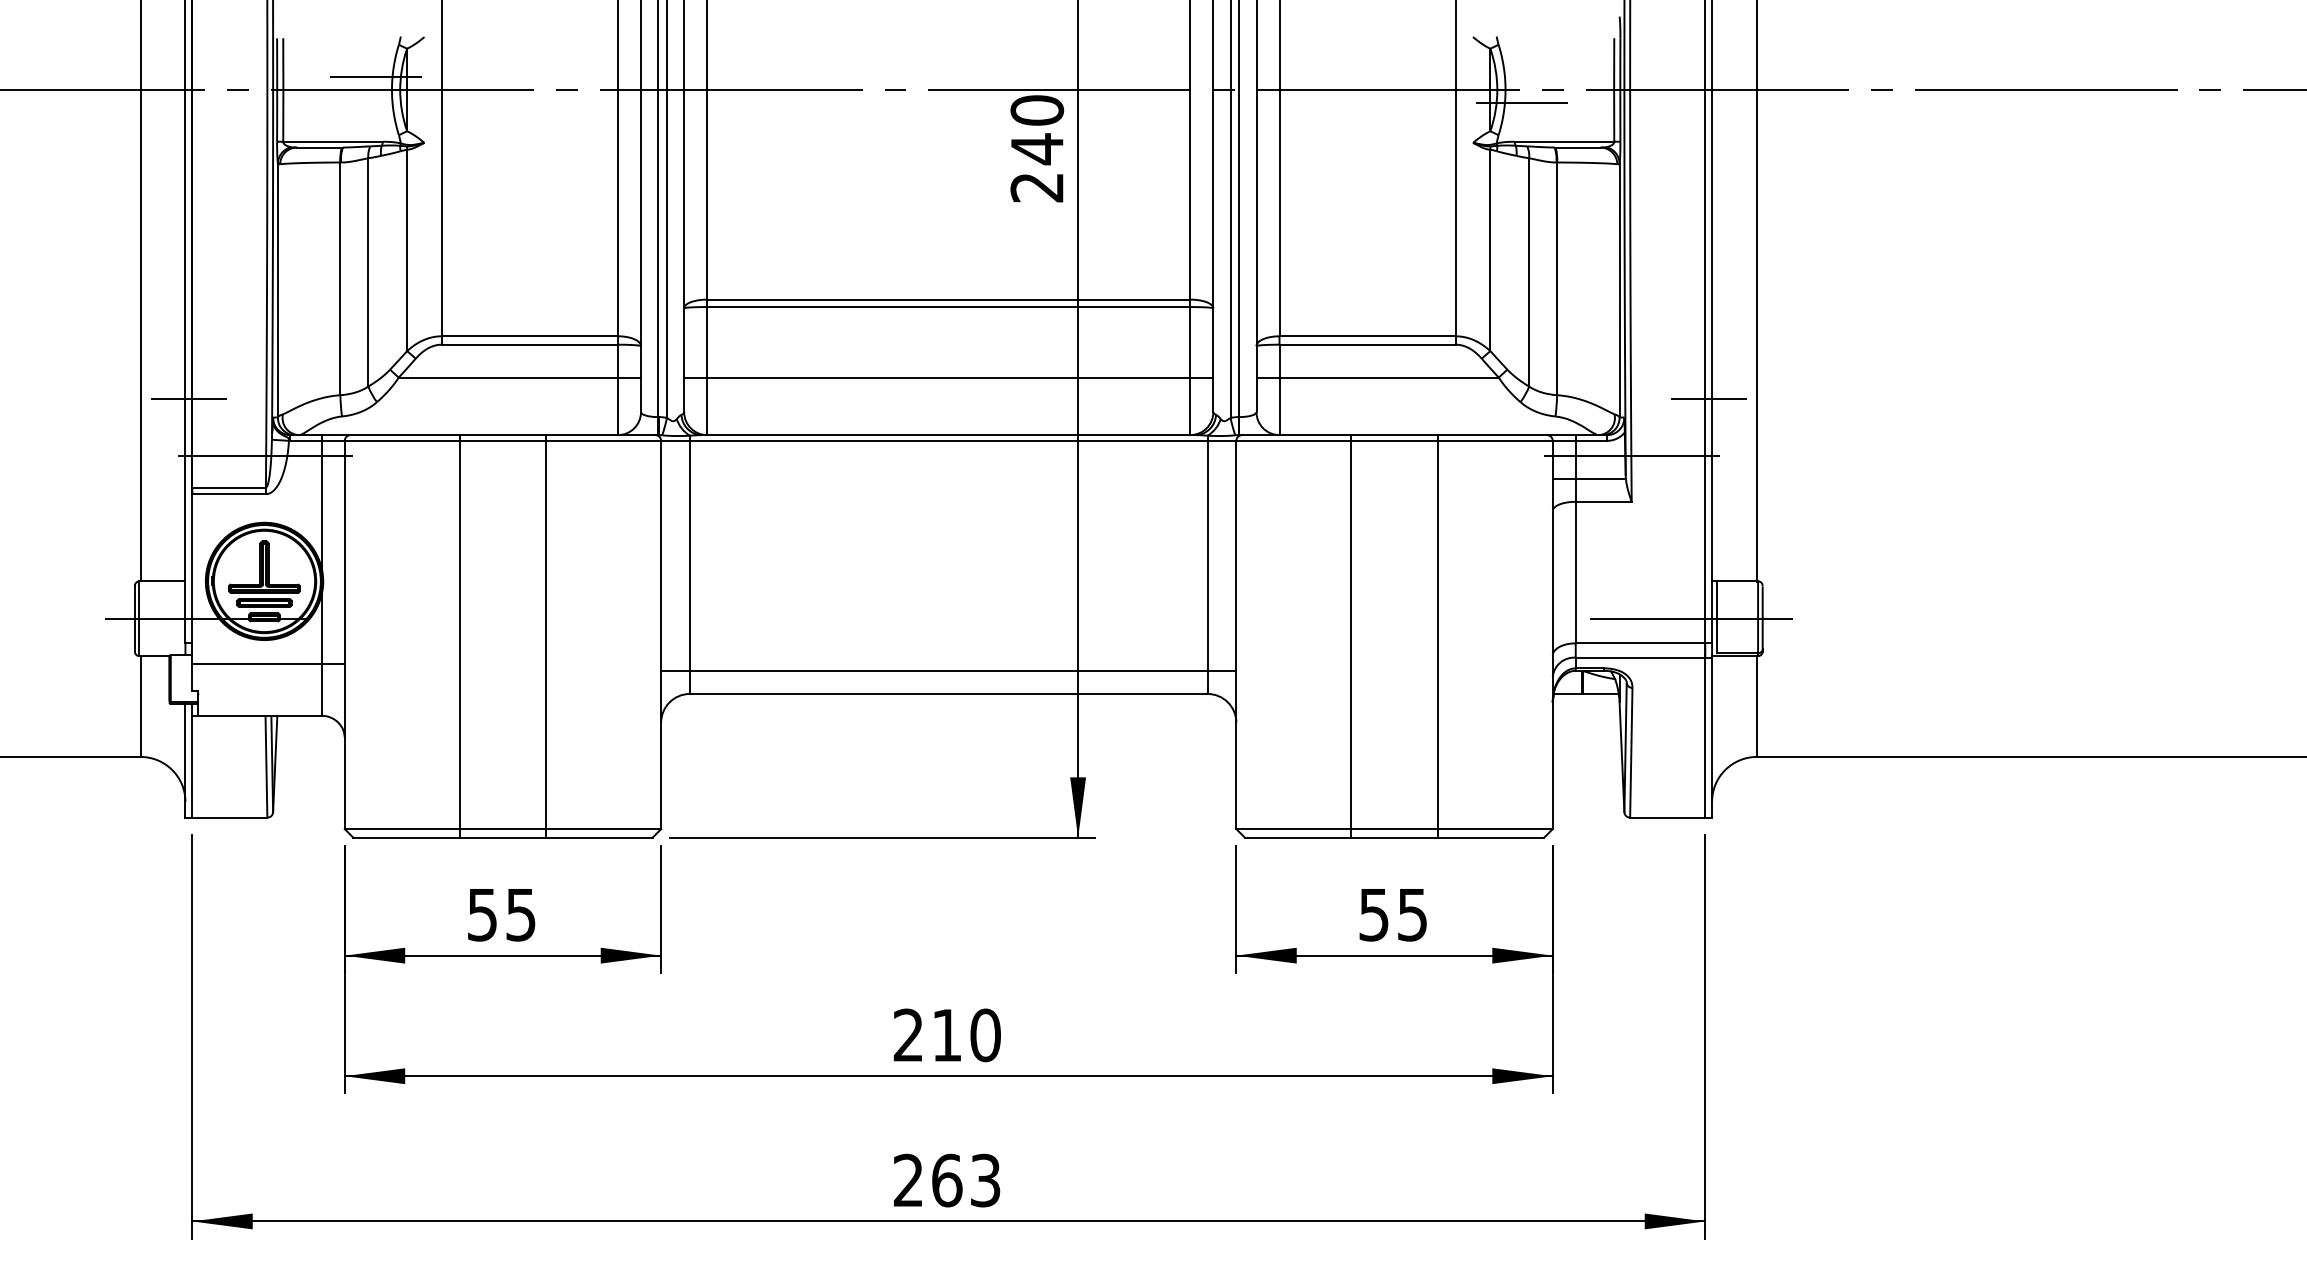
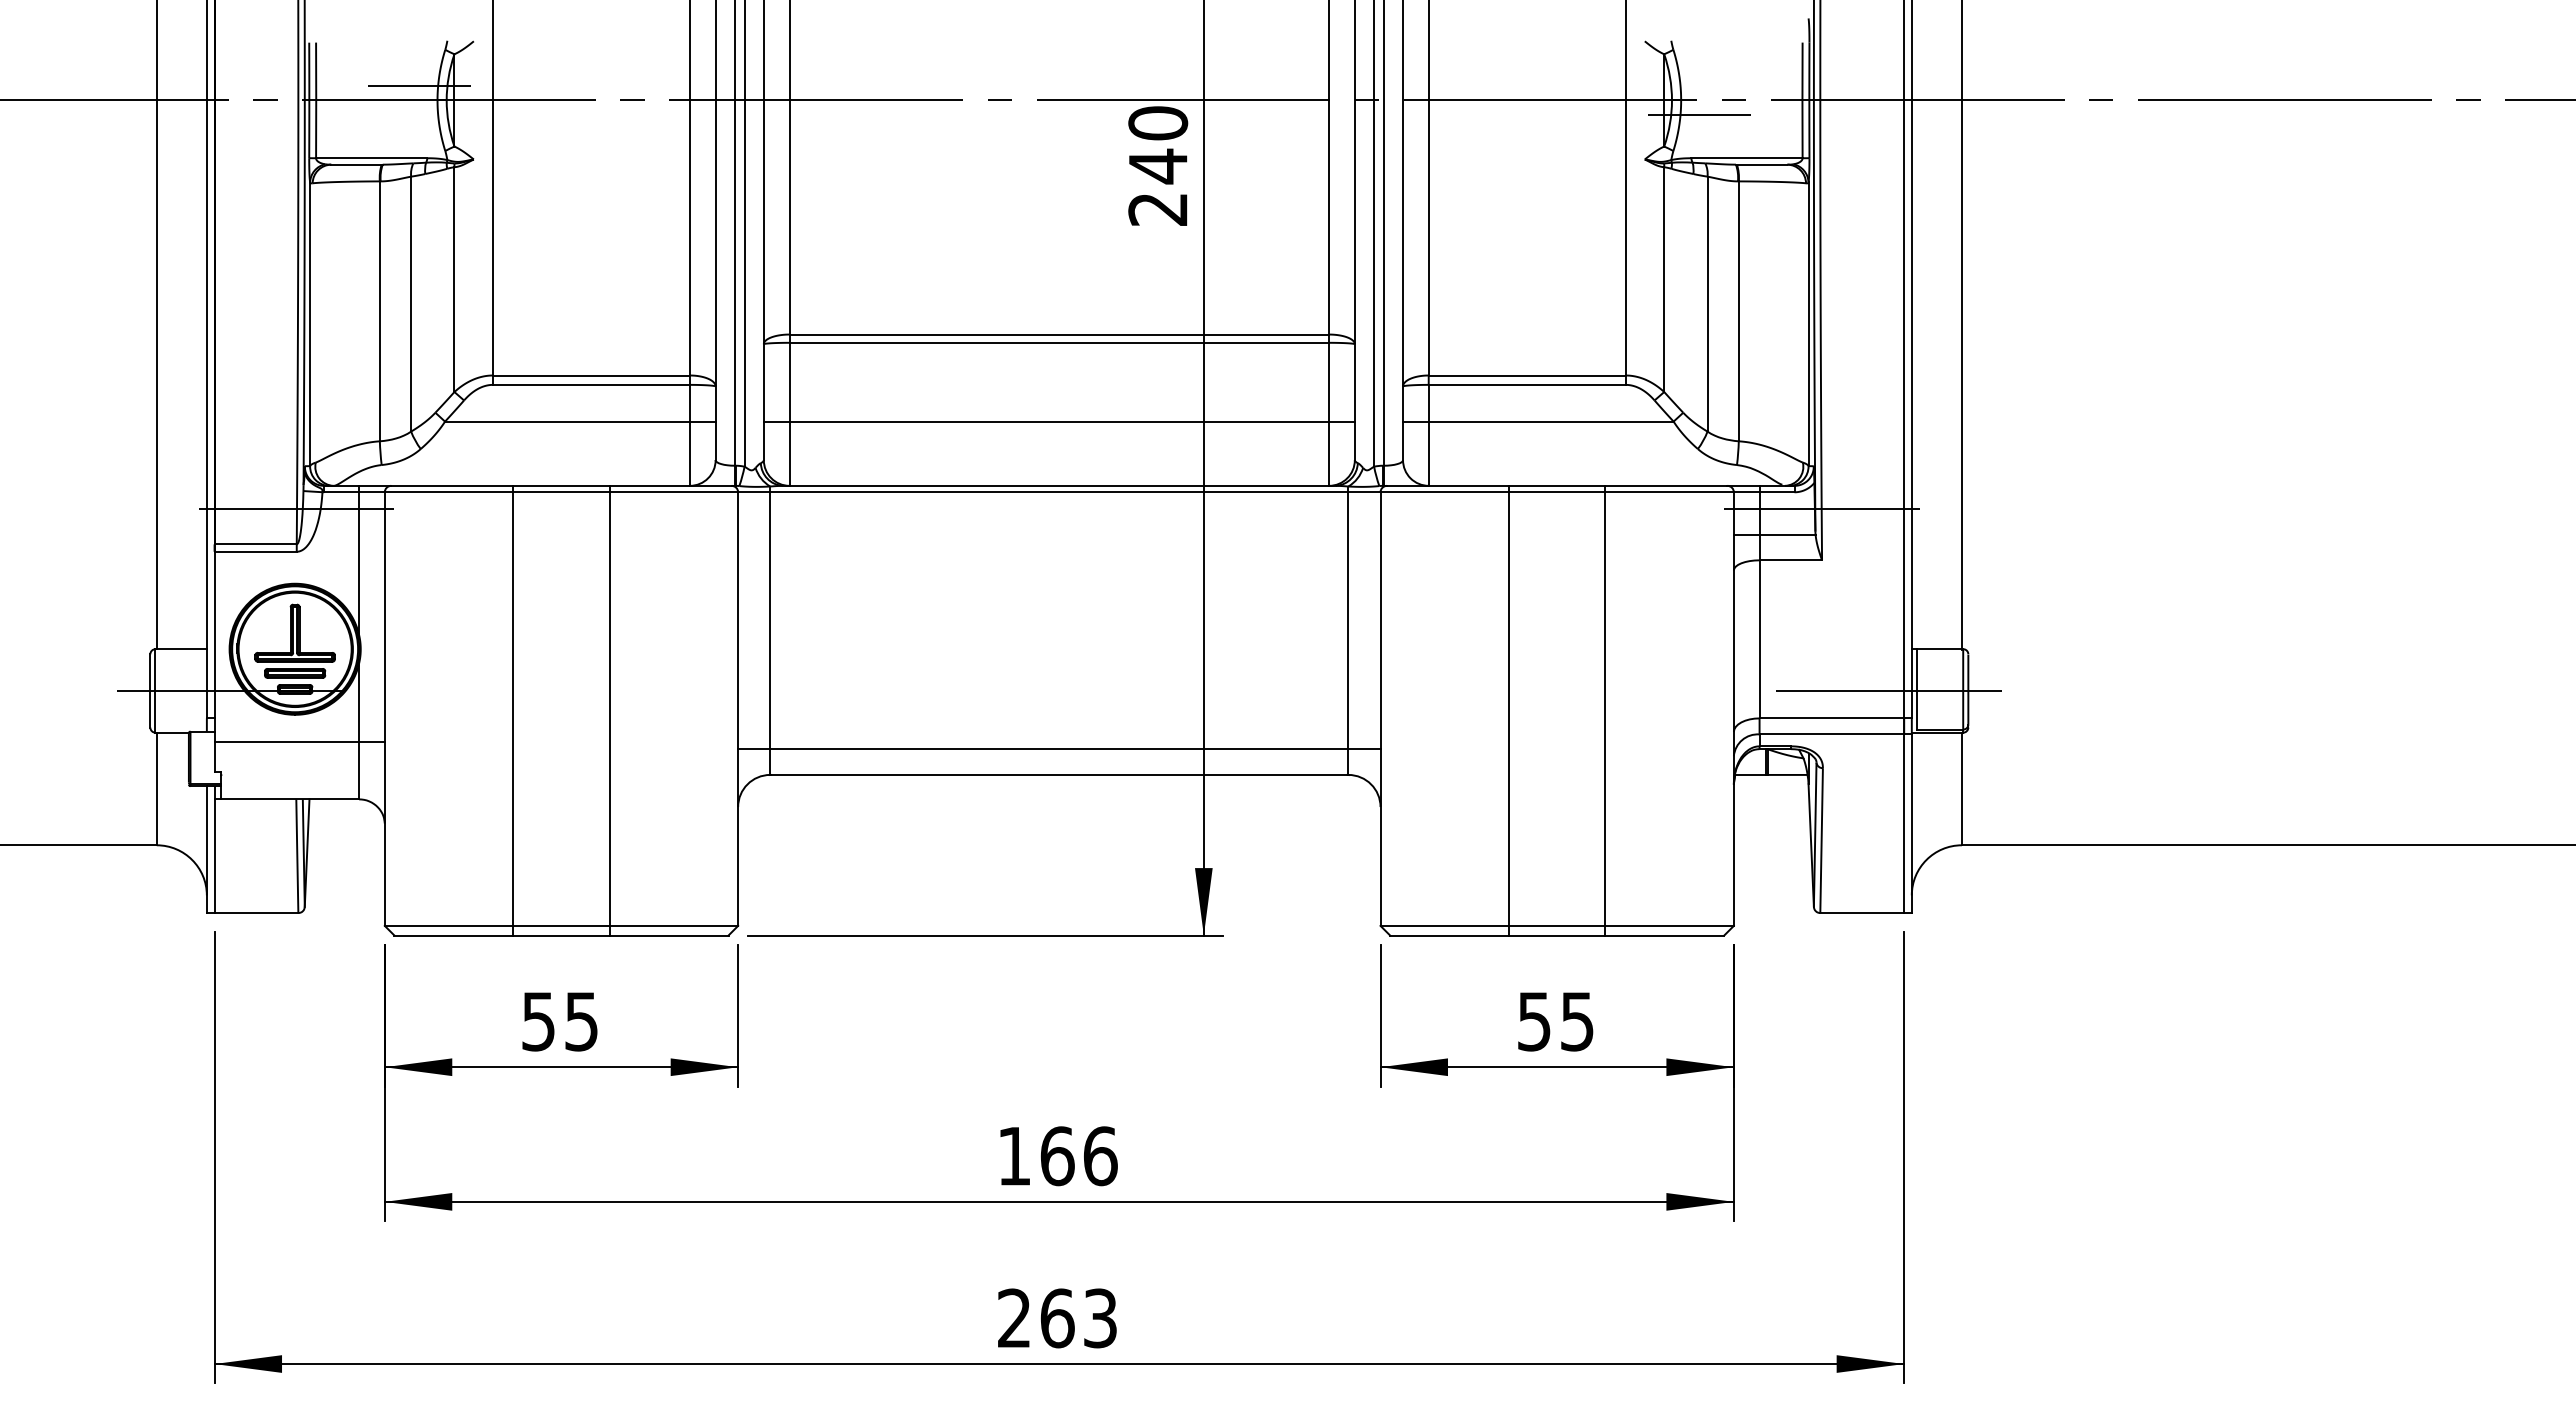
line: (188, 399) -> (210, 446), removed
line: (1708, 399) -> (1907, 446), removed
text: (947, 1035) -> (1057, 1156), 210 -> 166

